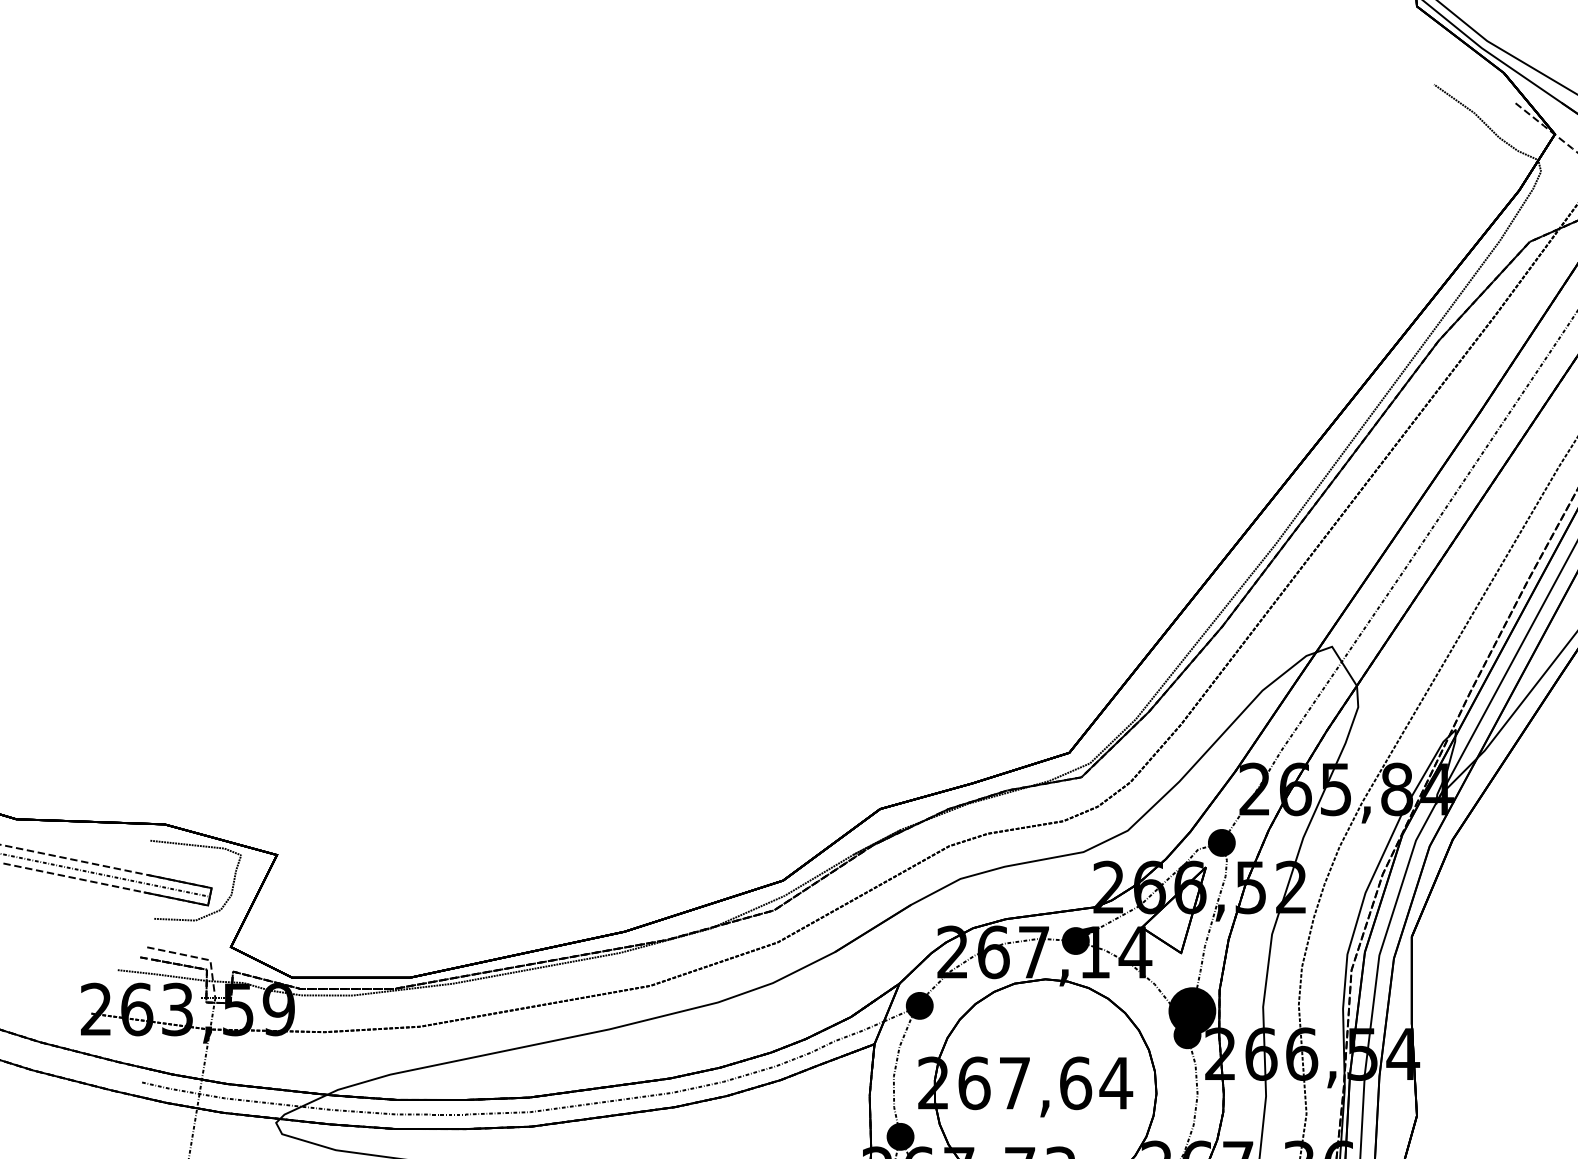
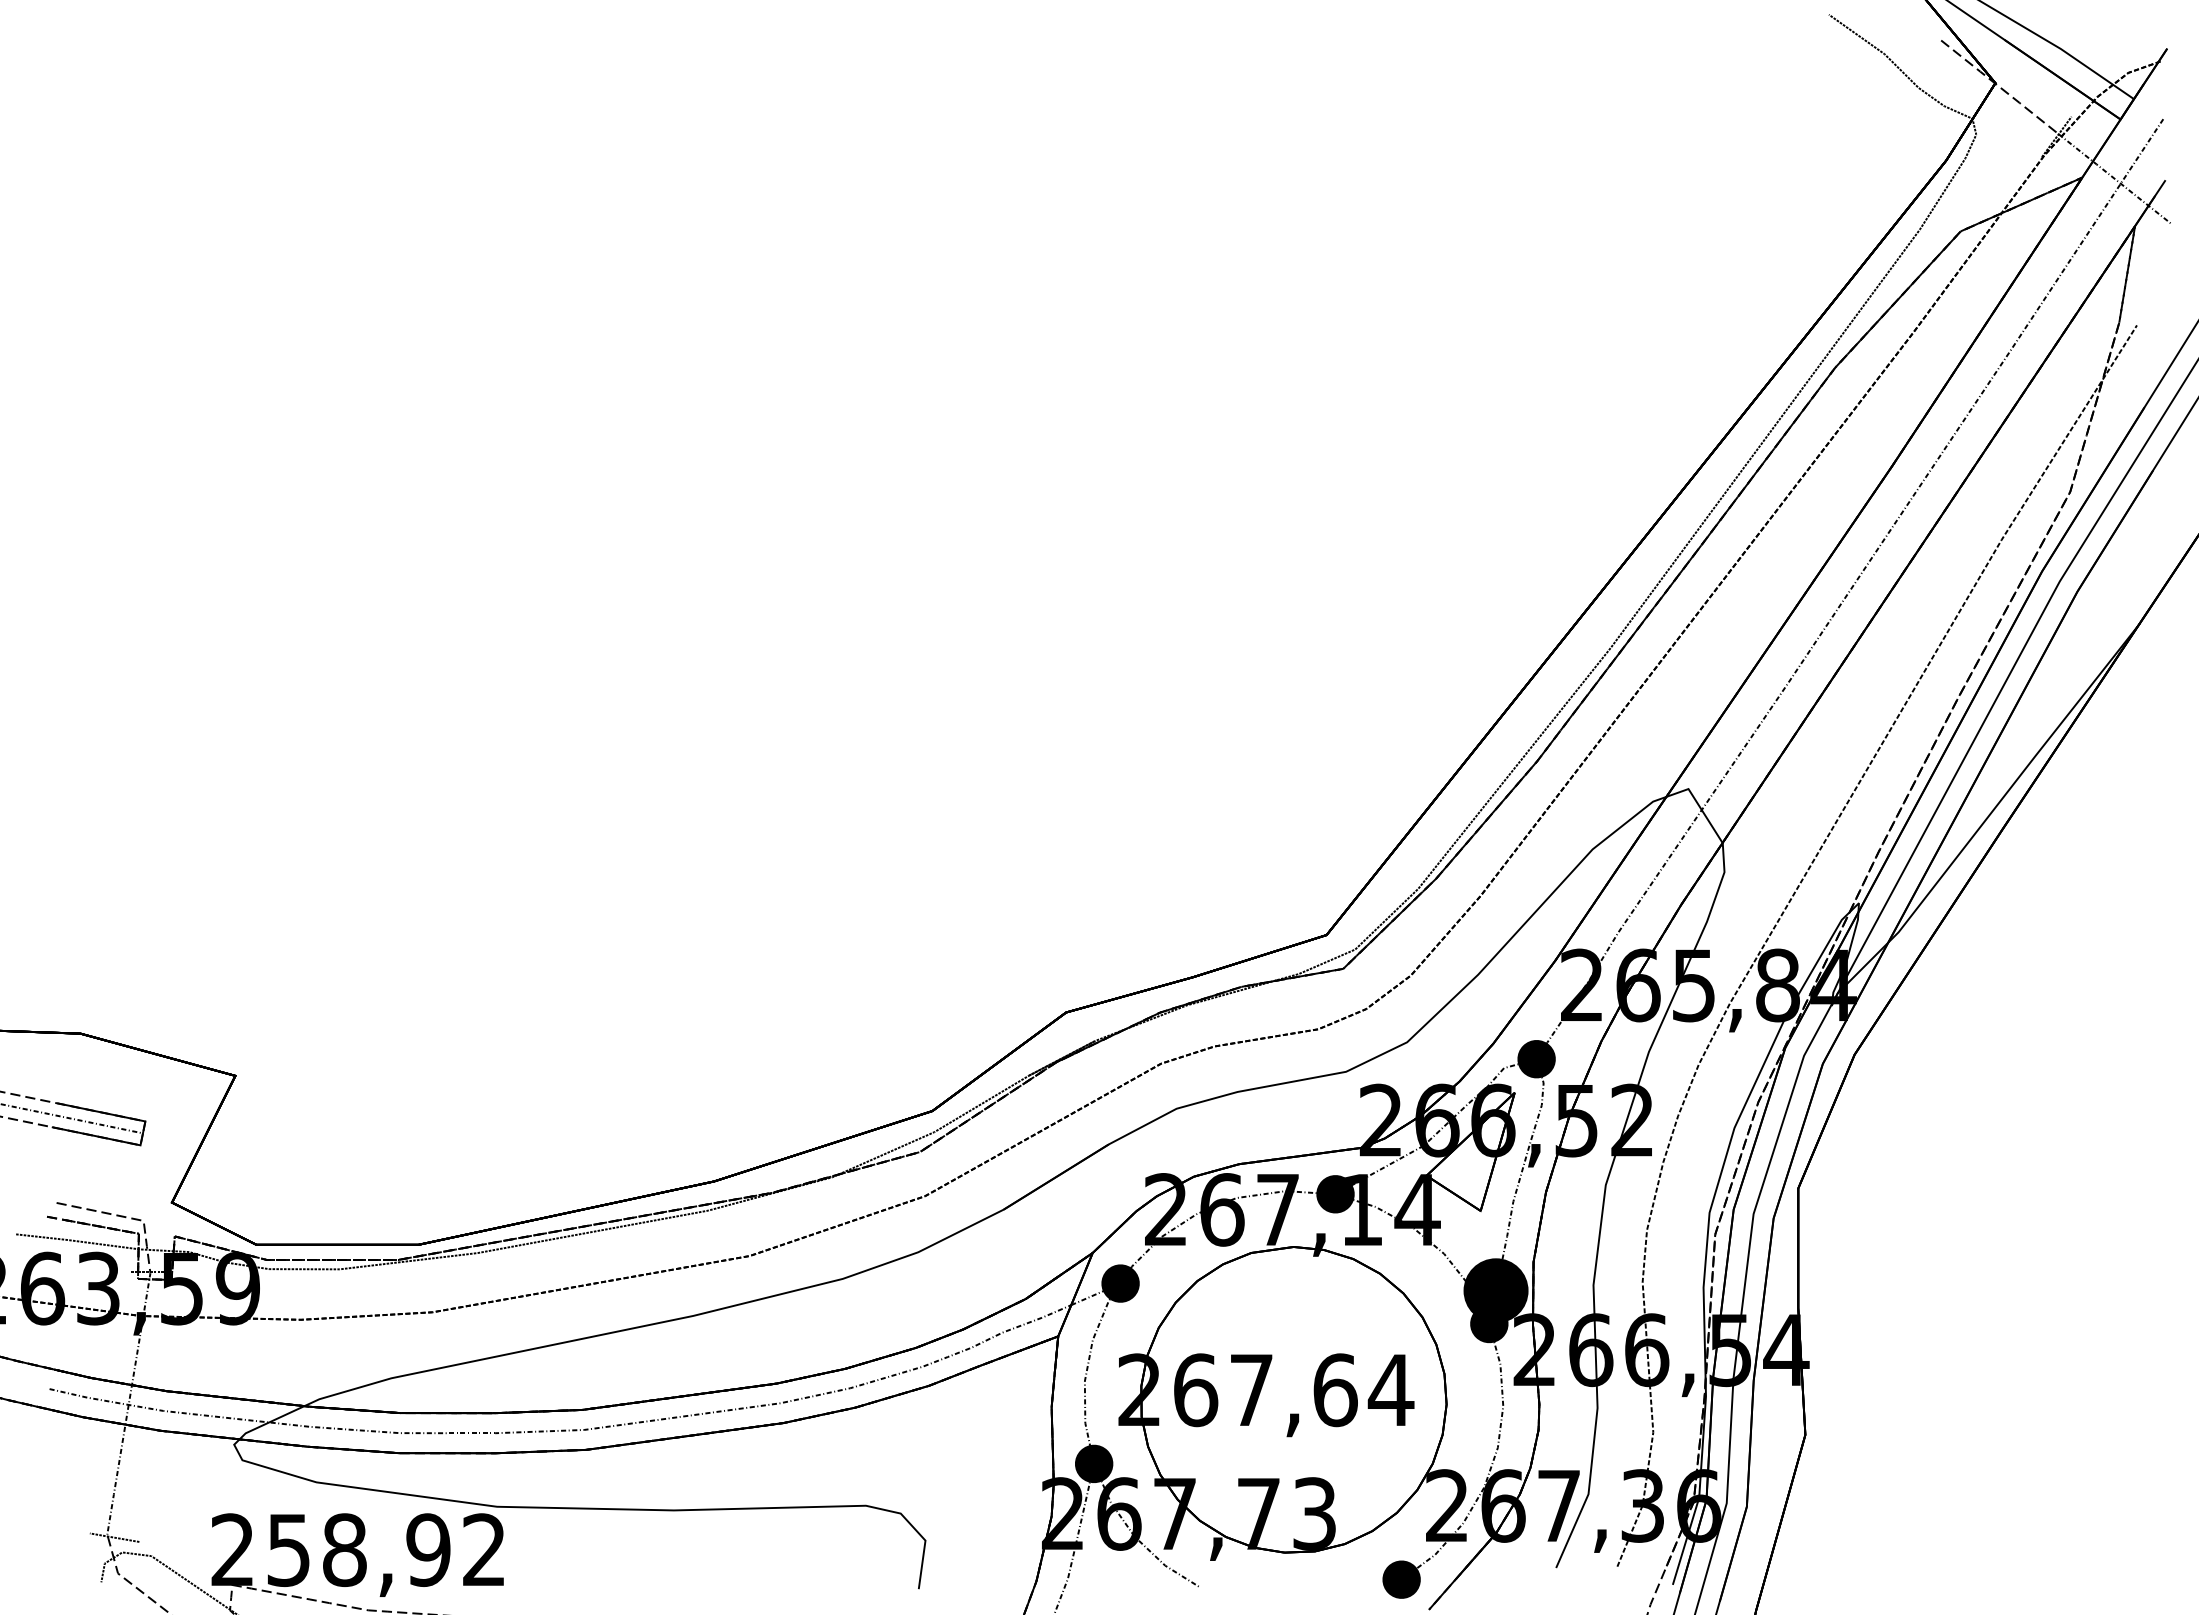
curve: (200, 846) -> (129, 1064), removed

